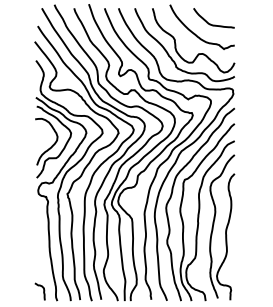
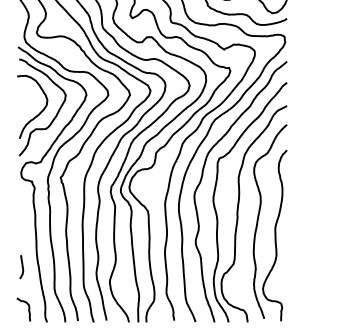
curve: (38, 260) -> (21, 267), added

